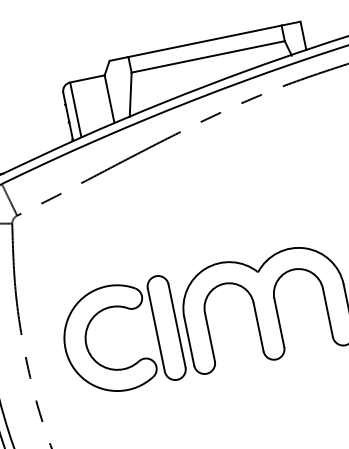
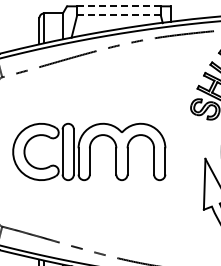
line: (205, 41) -> (119, 6), solid -> dashed
line: (209, 56) -> (119, 14), solid -> dashed

